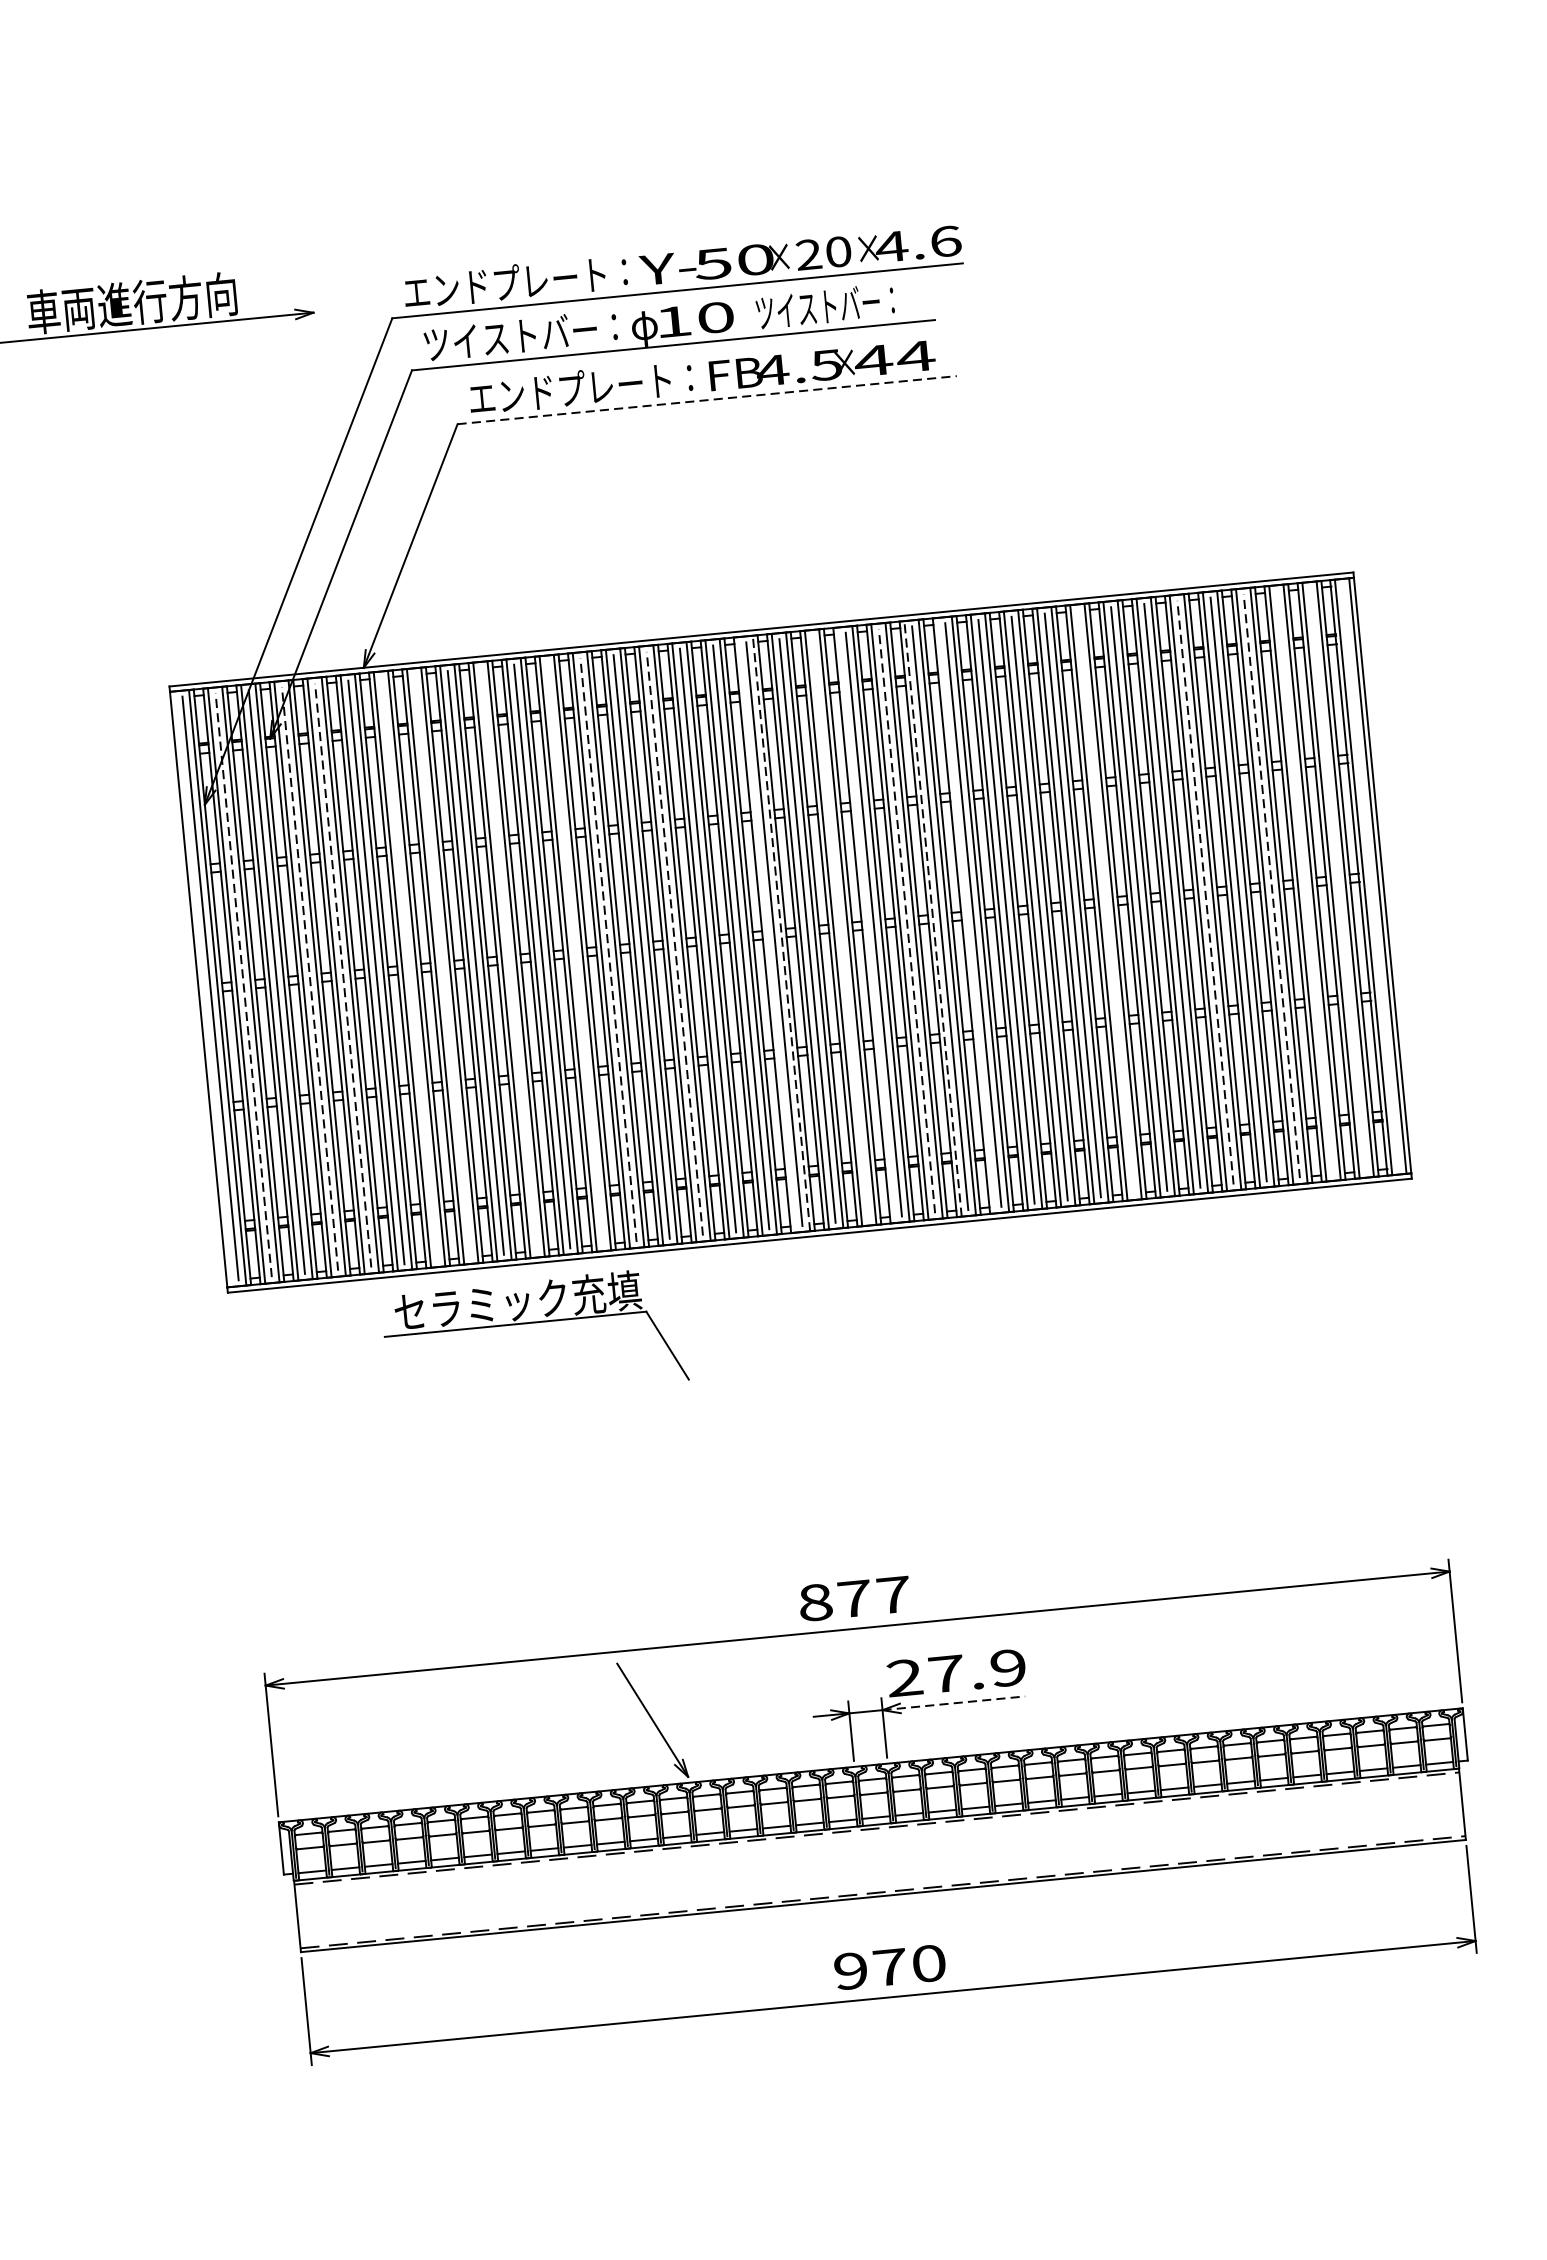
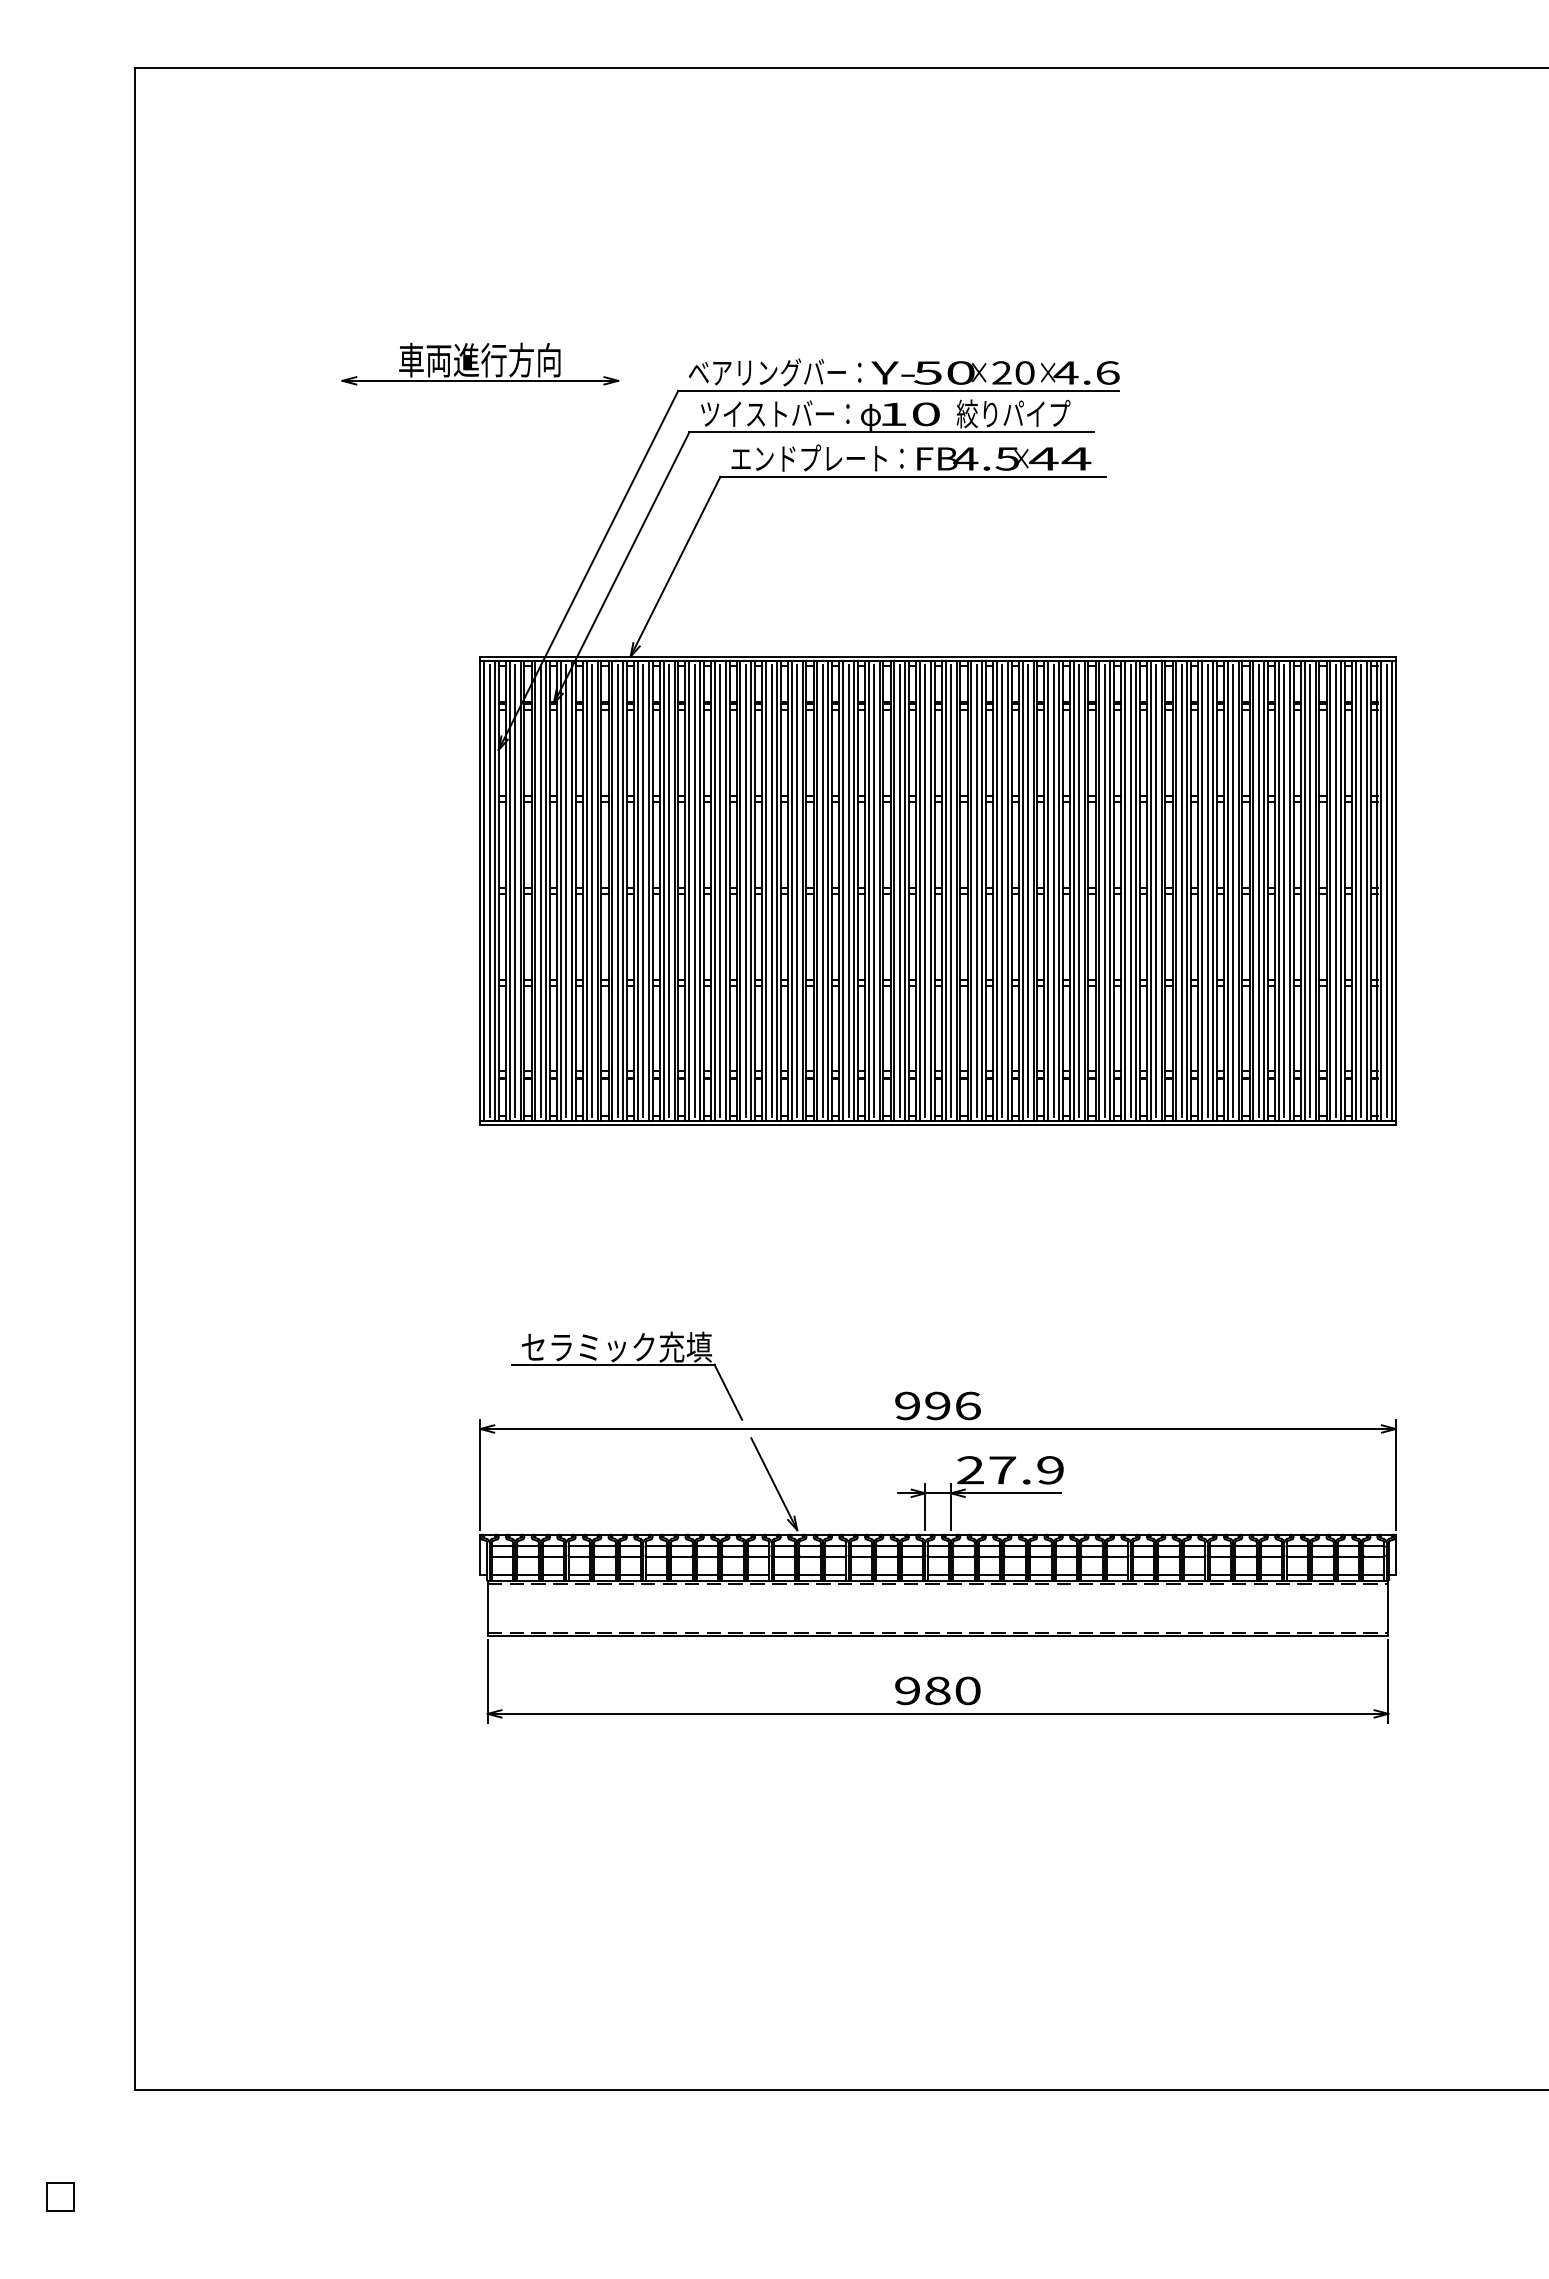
text: (504, 283) -> (766, 372), エンドプレート： -> ベアリングバー：
text: (828, 305) -> (1013, 413), ツイストバー： -> 絞りパイプ
line: (707, 399) -> (913, 476), dashed -> solid
line: (1370, 876) -> (1386, 890), added
line: (1338, 879) -> (1361, 890), added
line: (1304, 882) -> (1335, 890), added
line: (1272, 885) -> (1310, 890), dashed -> solid
line: (1205, 892) -> (1258, 890), dashed -> solid
line: (1105, 901) -> (1181, 890), added
line: (965, 915) -> (1073, 890), added
line: (933, 918) -> (1048, 890), dashed -> solid
line: (907, 920) -> (1028, 890), dashed -> solid
line: (866, 924) -> (996, 890), added
line: (840, 927) -> (976, 890), added
line: (780, 933) -> (930, 890), dashed -> solid
line: (766, 934) -> (919, 890), added
line: (674, 943) -> (848, 890), dashed -> solid
line: (608, 949) -> (797, 890), dashed -> solid
line: (575, 952) -> (771, 890), added
line: (509, 959) -> (720, 890), added
line: (443, 965) -> (669, 890), added
line: (409, 968) -> (643, 890), added
line: (343, 975) -> (592, 890), dashed -> solid
line: (310, 978) -> (566, 890), dashed -> solid
line: (244, 984) -> (515, 890), dashed -> solid
line: (203, 988) -> (484, 890), added
part: (532, 1323) -> (626, 1365), moved
text: (854, 1598) -> (937, 1405), 877 -> 996
line: (954, 1703) -> (1006, 1493), dashed -> solid
text: (889, 1966) -> (937, 1690), 970 -> 980

